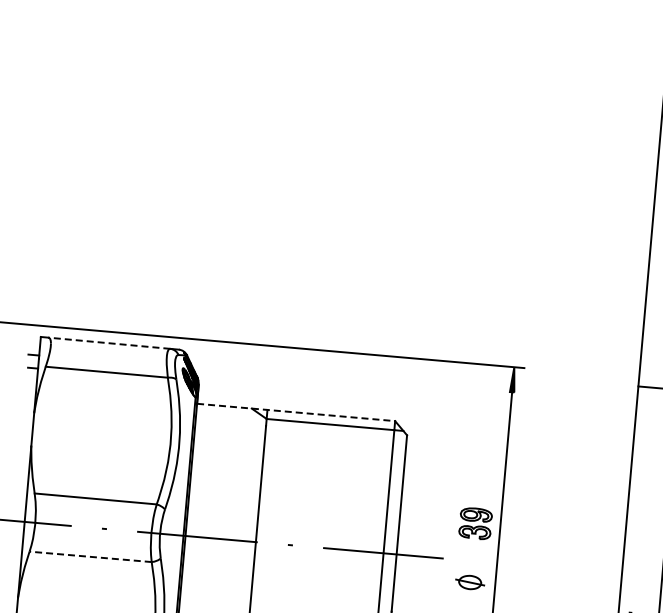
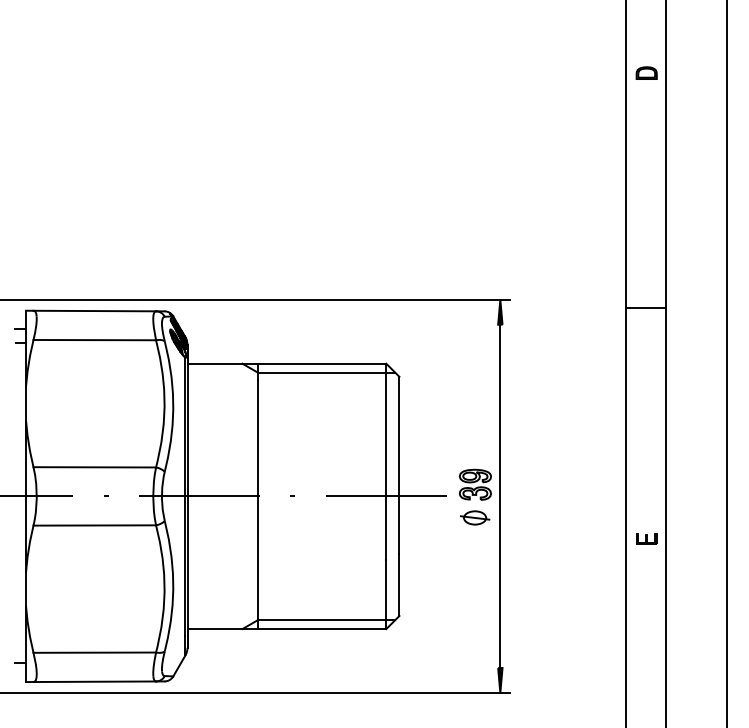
line: (109, 343) -> (94, 311), dashed -> solid
line: (296, 412) -> (287, 363), dashed -> solid
part: (474, 523) -> (474, 484), moved
line: (90, 556) -> (94, 525), dashed -> solid

